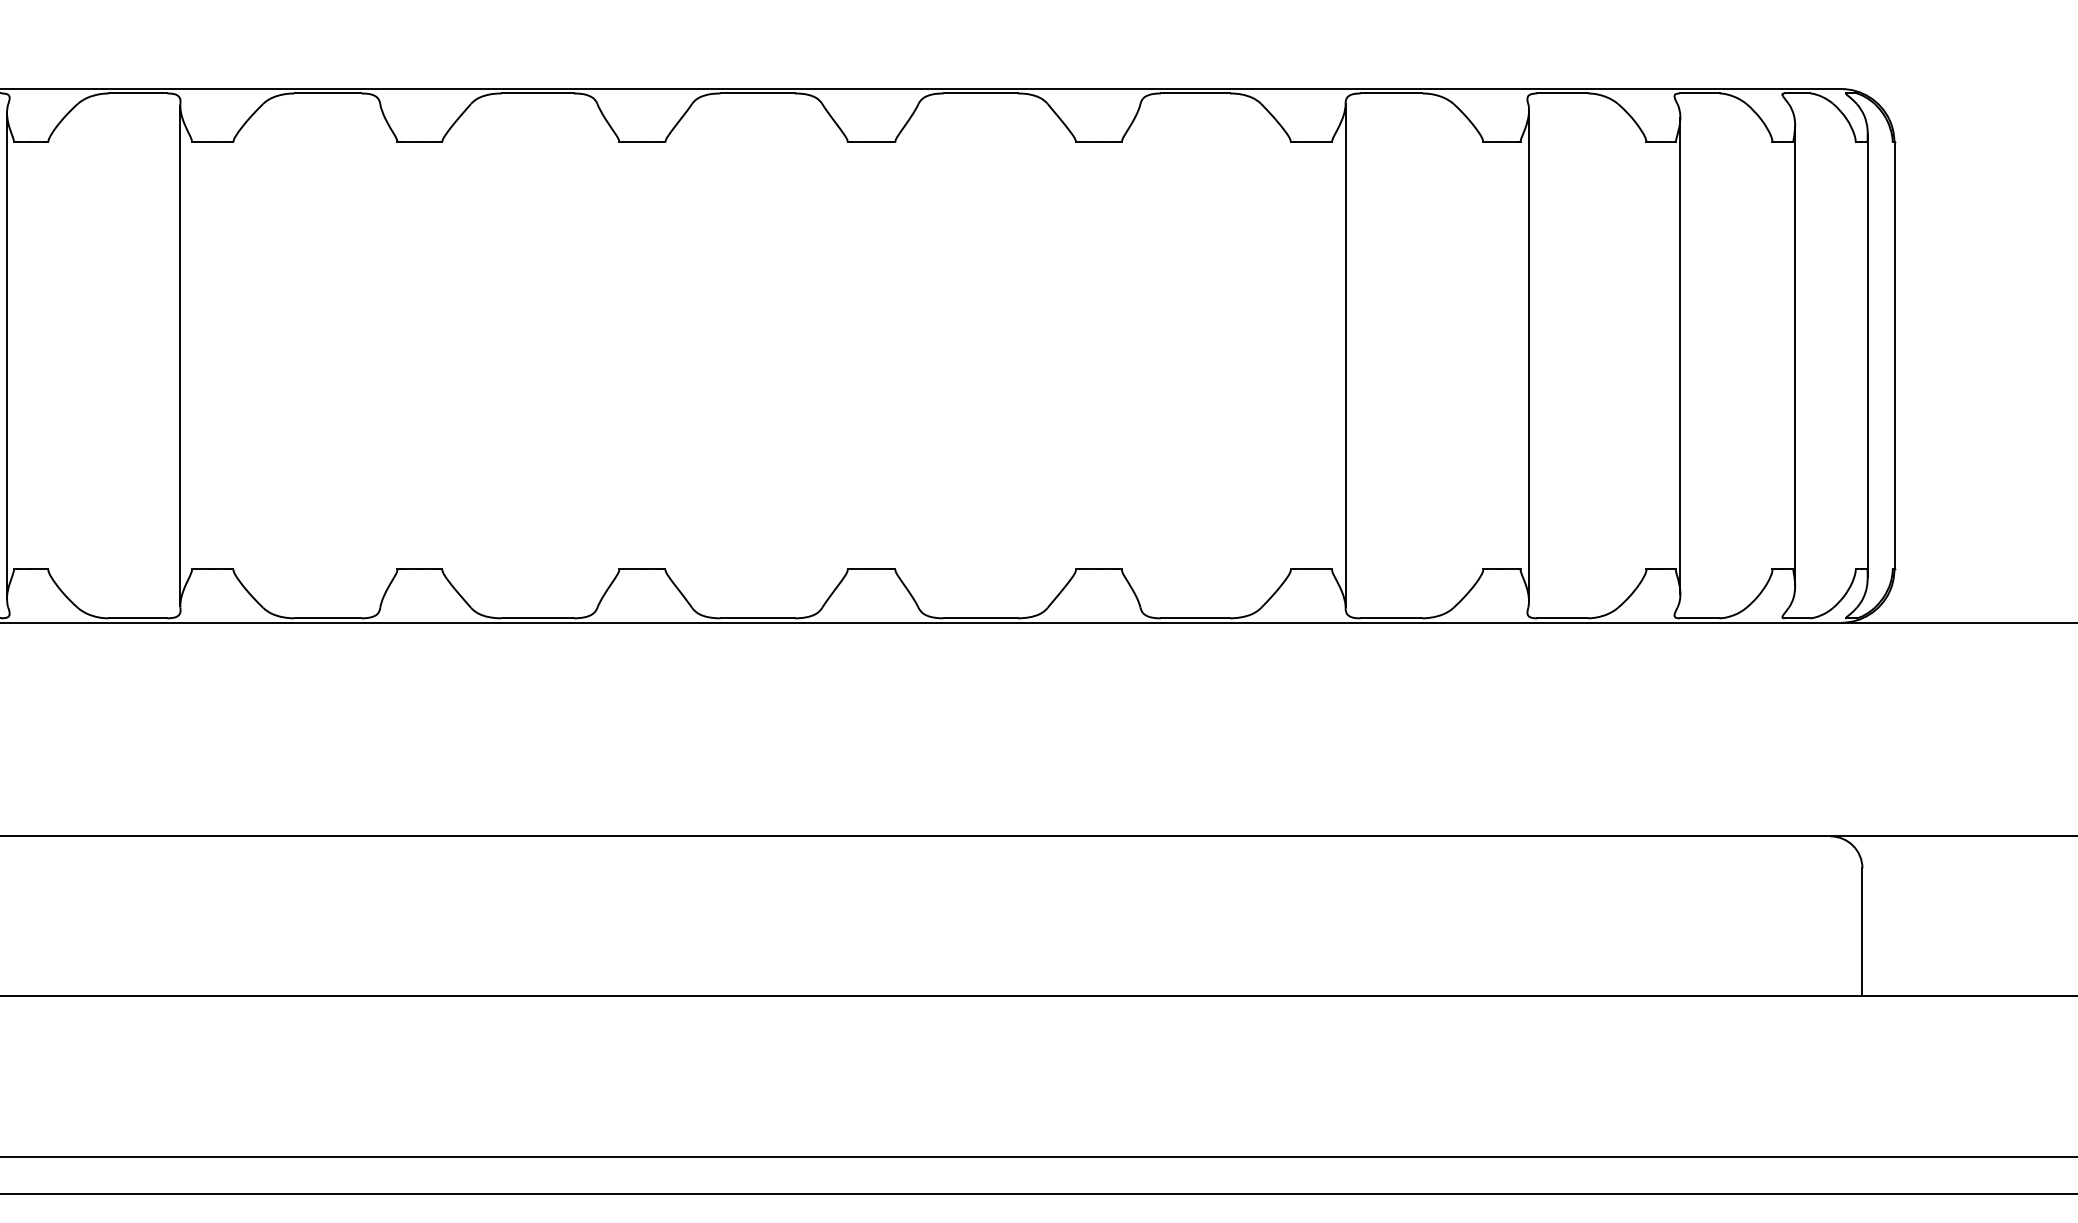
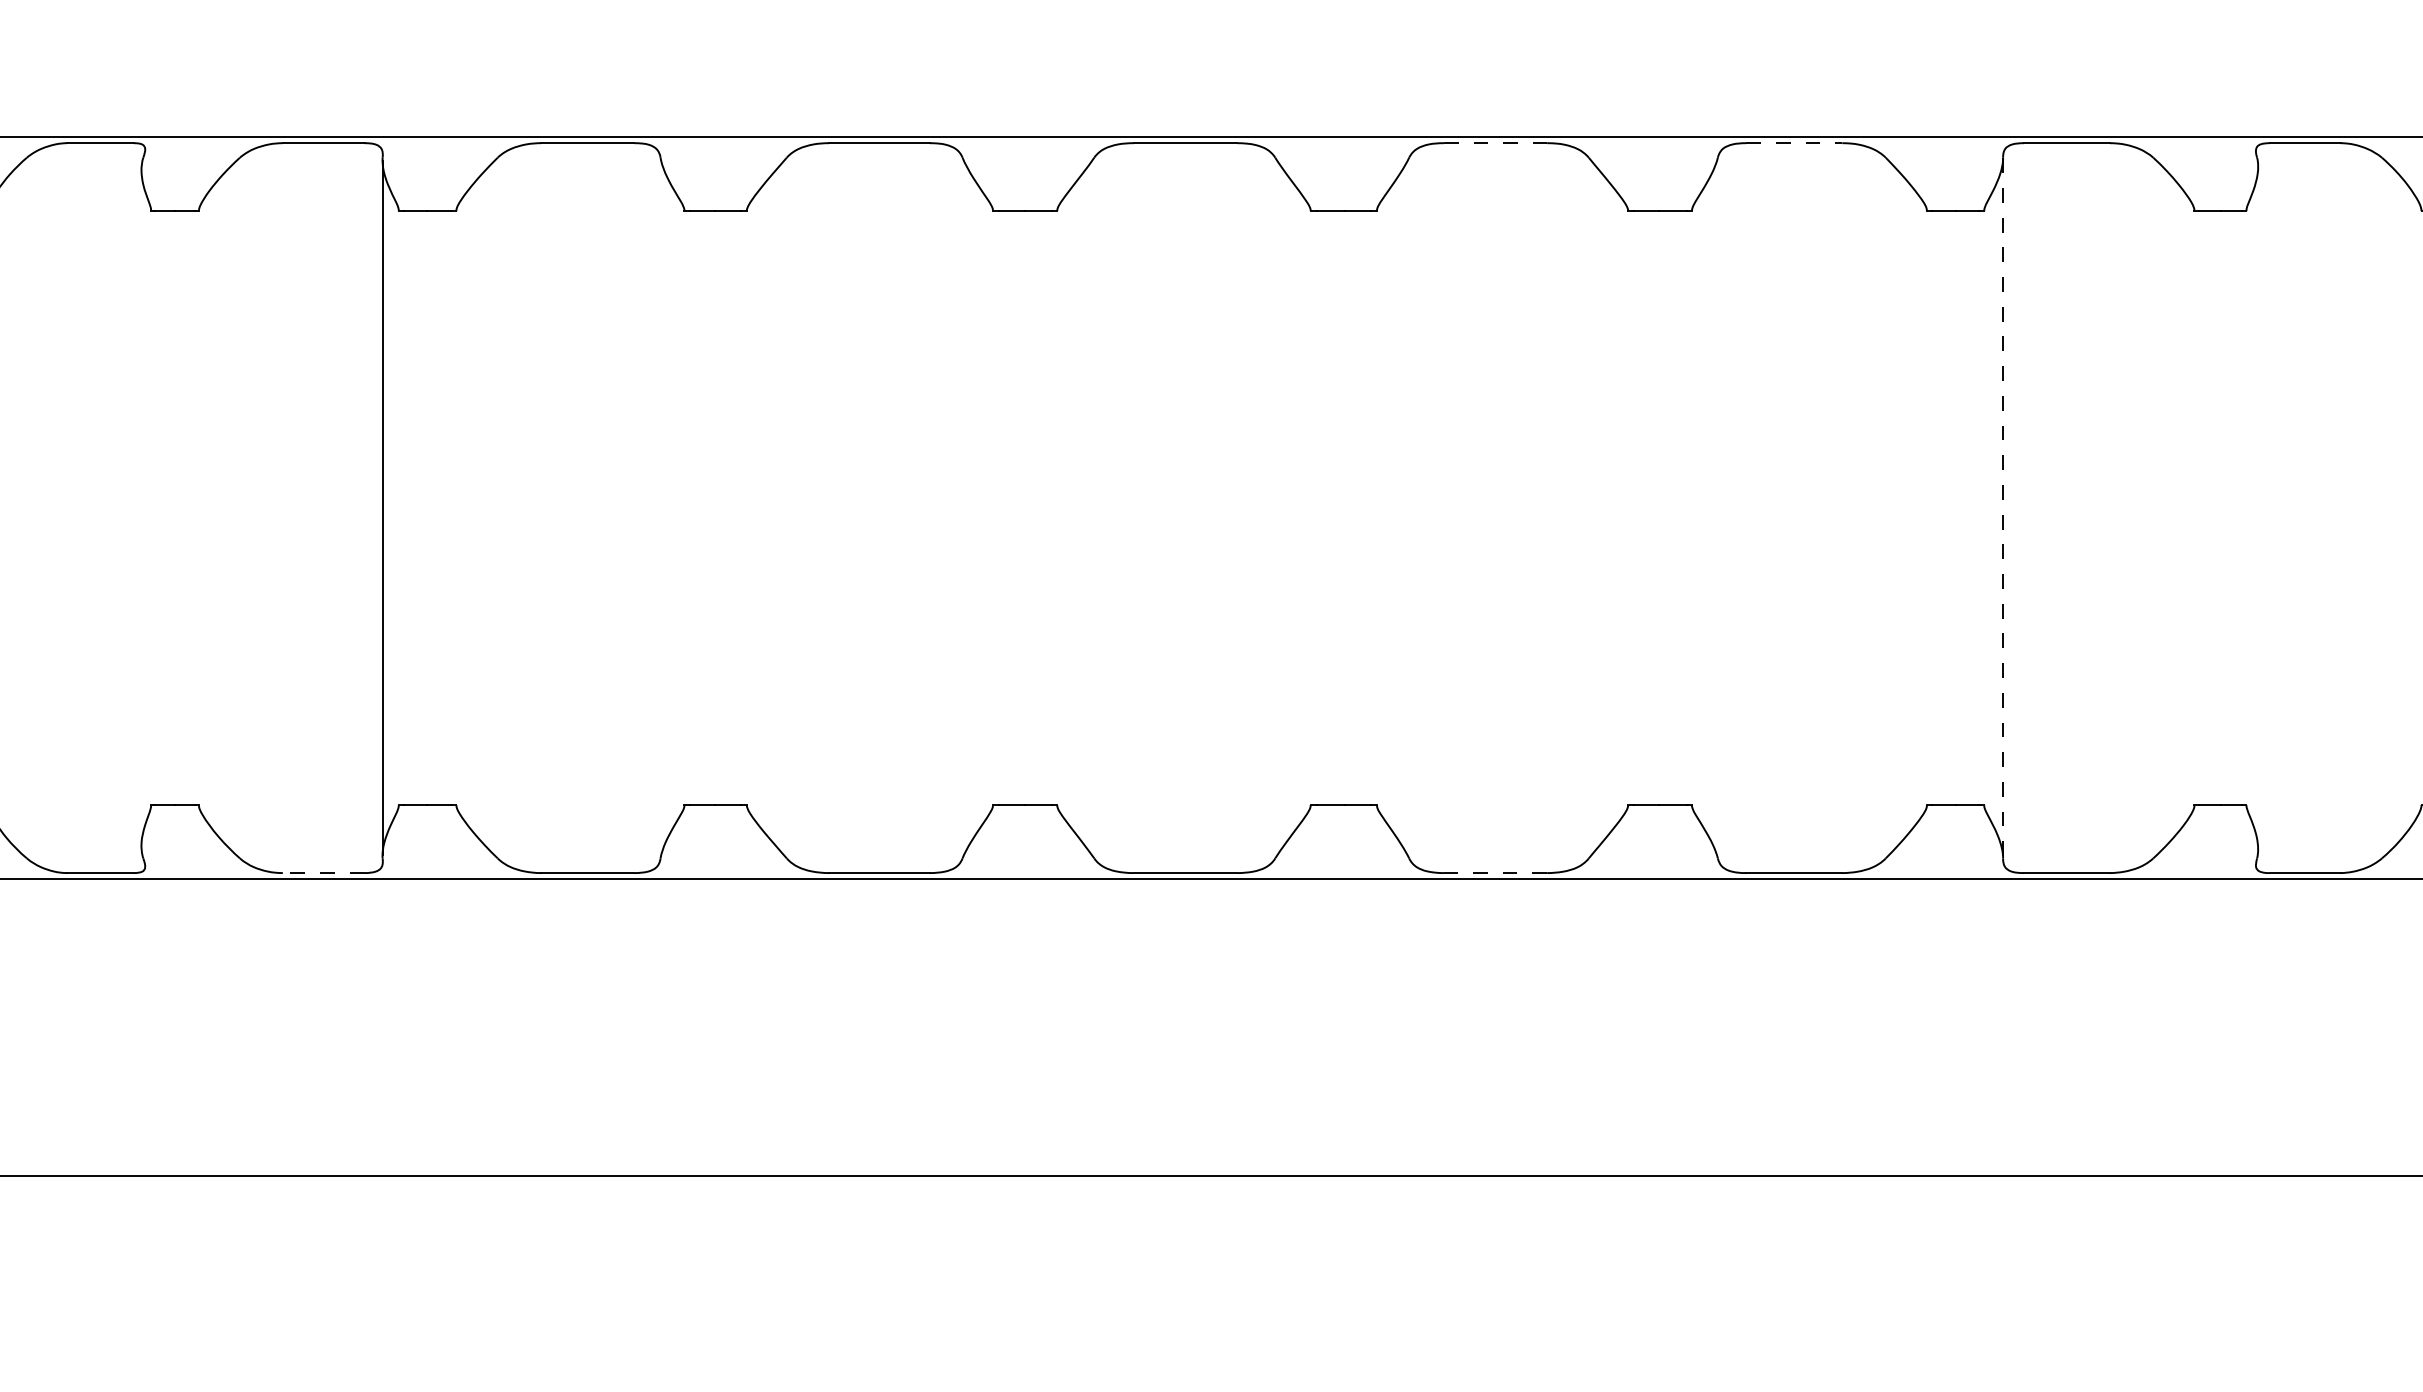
line: (981, 93) -> (1496, 143), solid -> dashed
line: (1195, 93) -> (1794, 143), solid -> dashed
line: (7, 355) -> (142, 507), removed
line: (1345, 355) -> (2002, 507), solid -> dashed
line: (1529, 355) -> (2258, 507), removed
line: (137, 618) -> (322, 873), solid -> dashed
line: (980, 618) -> (1495, 873), solid -> dashed

